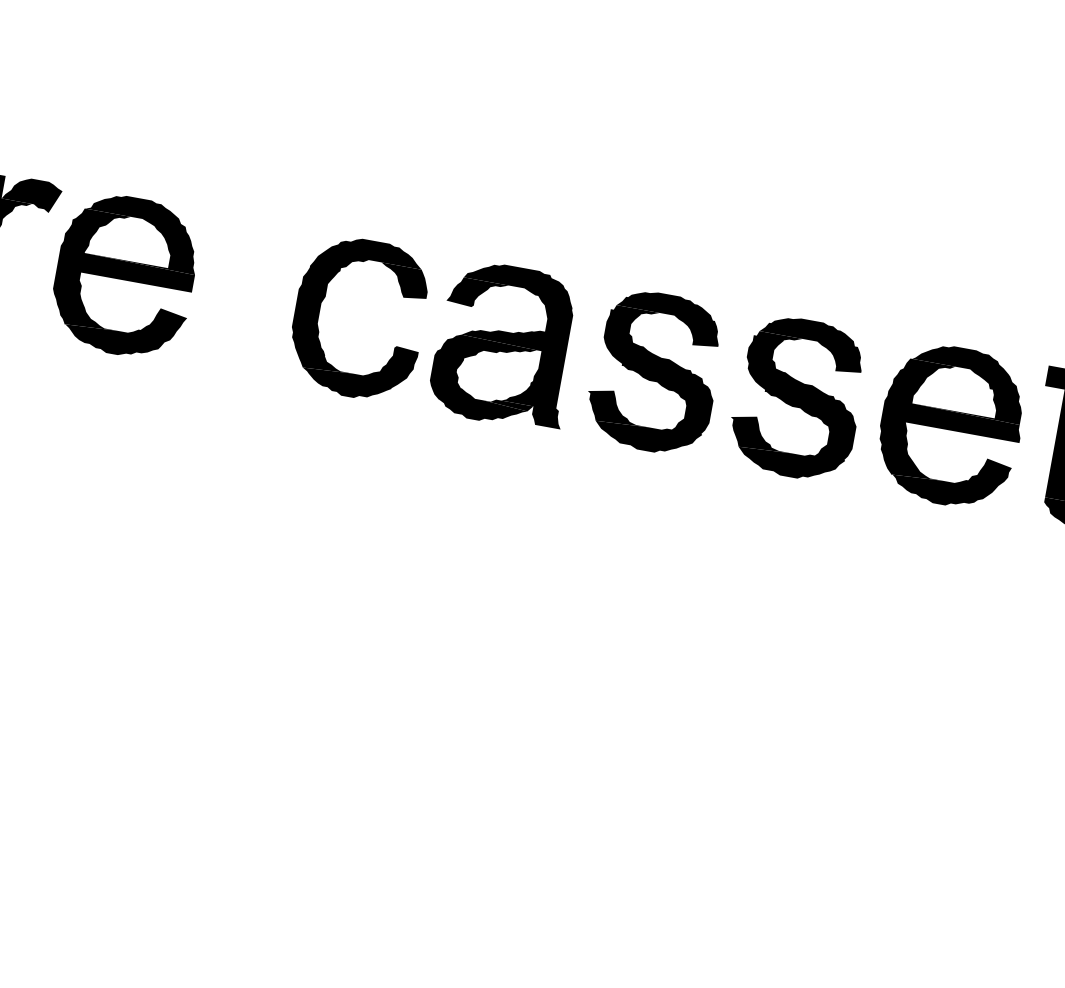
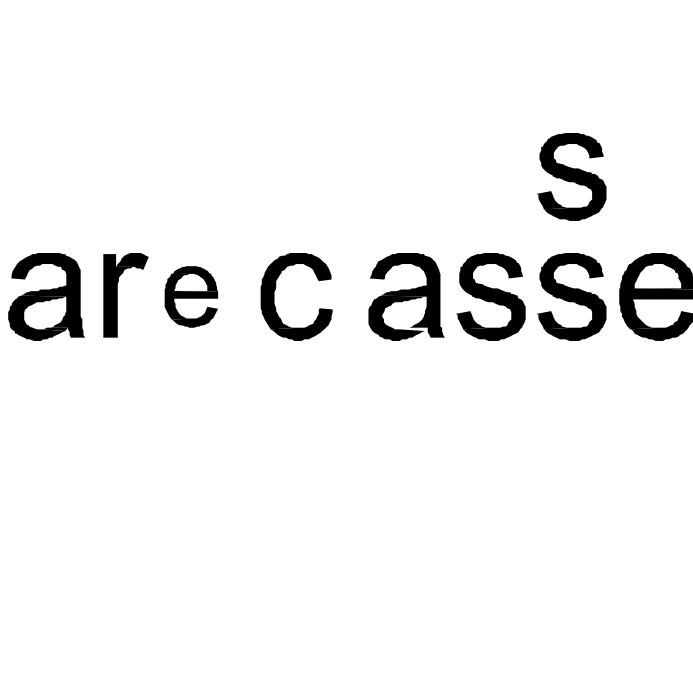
part: (836, 185) -> (571, 176), added
part: (125, 275) -> (191, 296), size x0.7
part: (323, 300) -> (275, 290), moved
fill: (507, 405) -> (413, 329), removed

